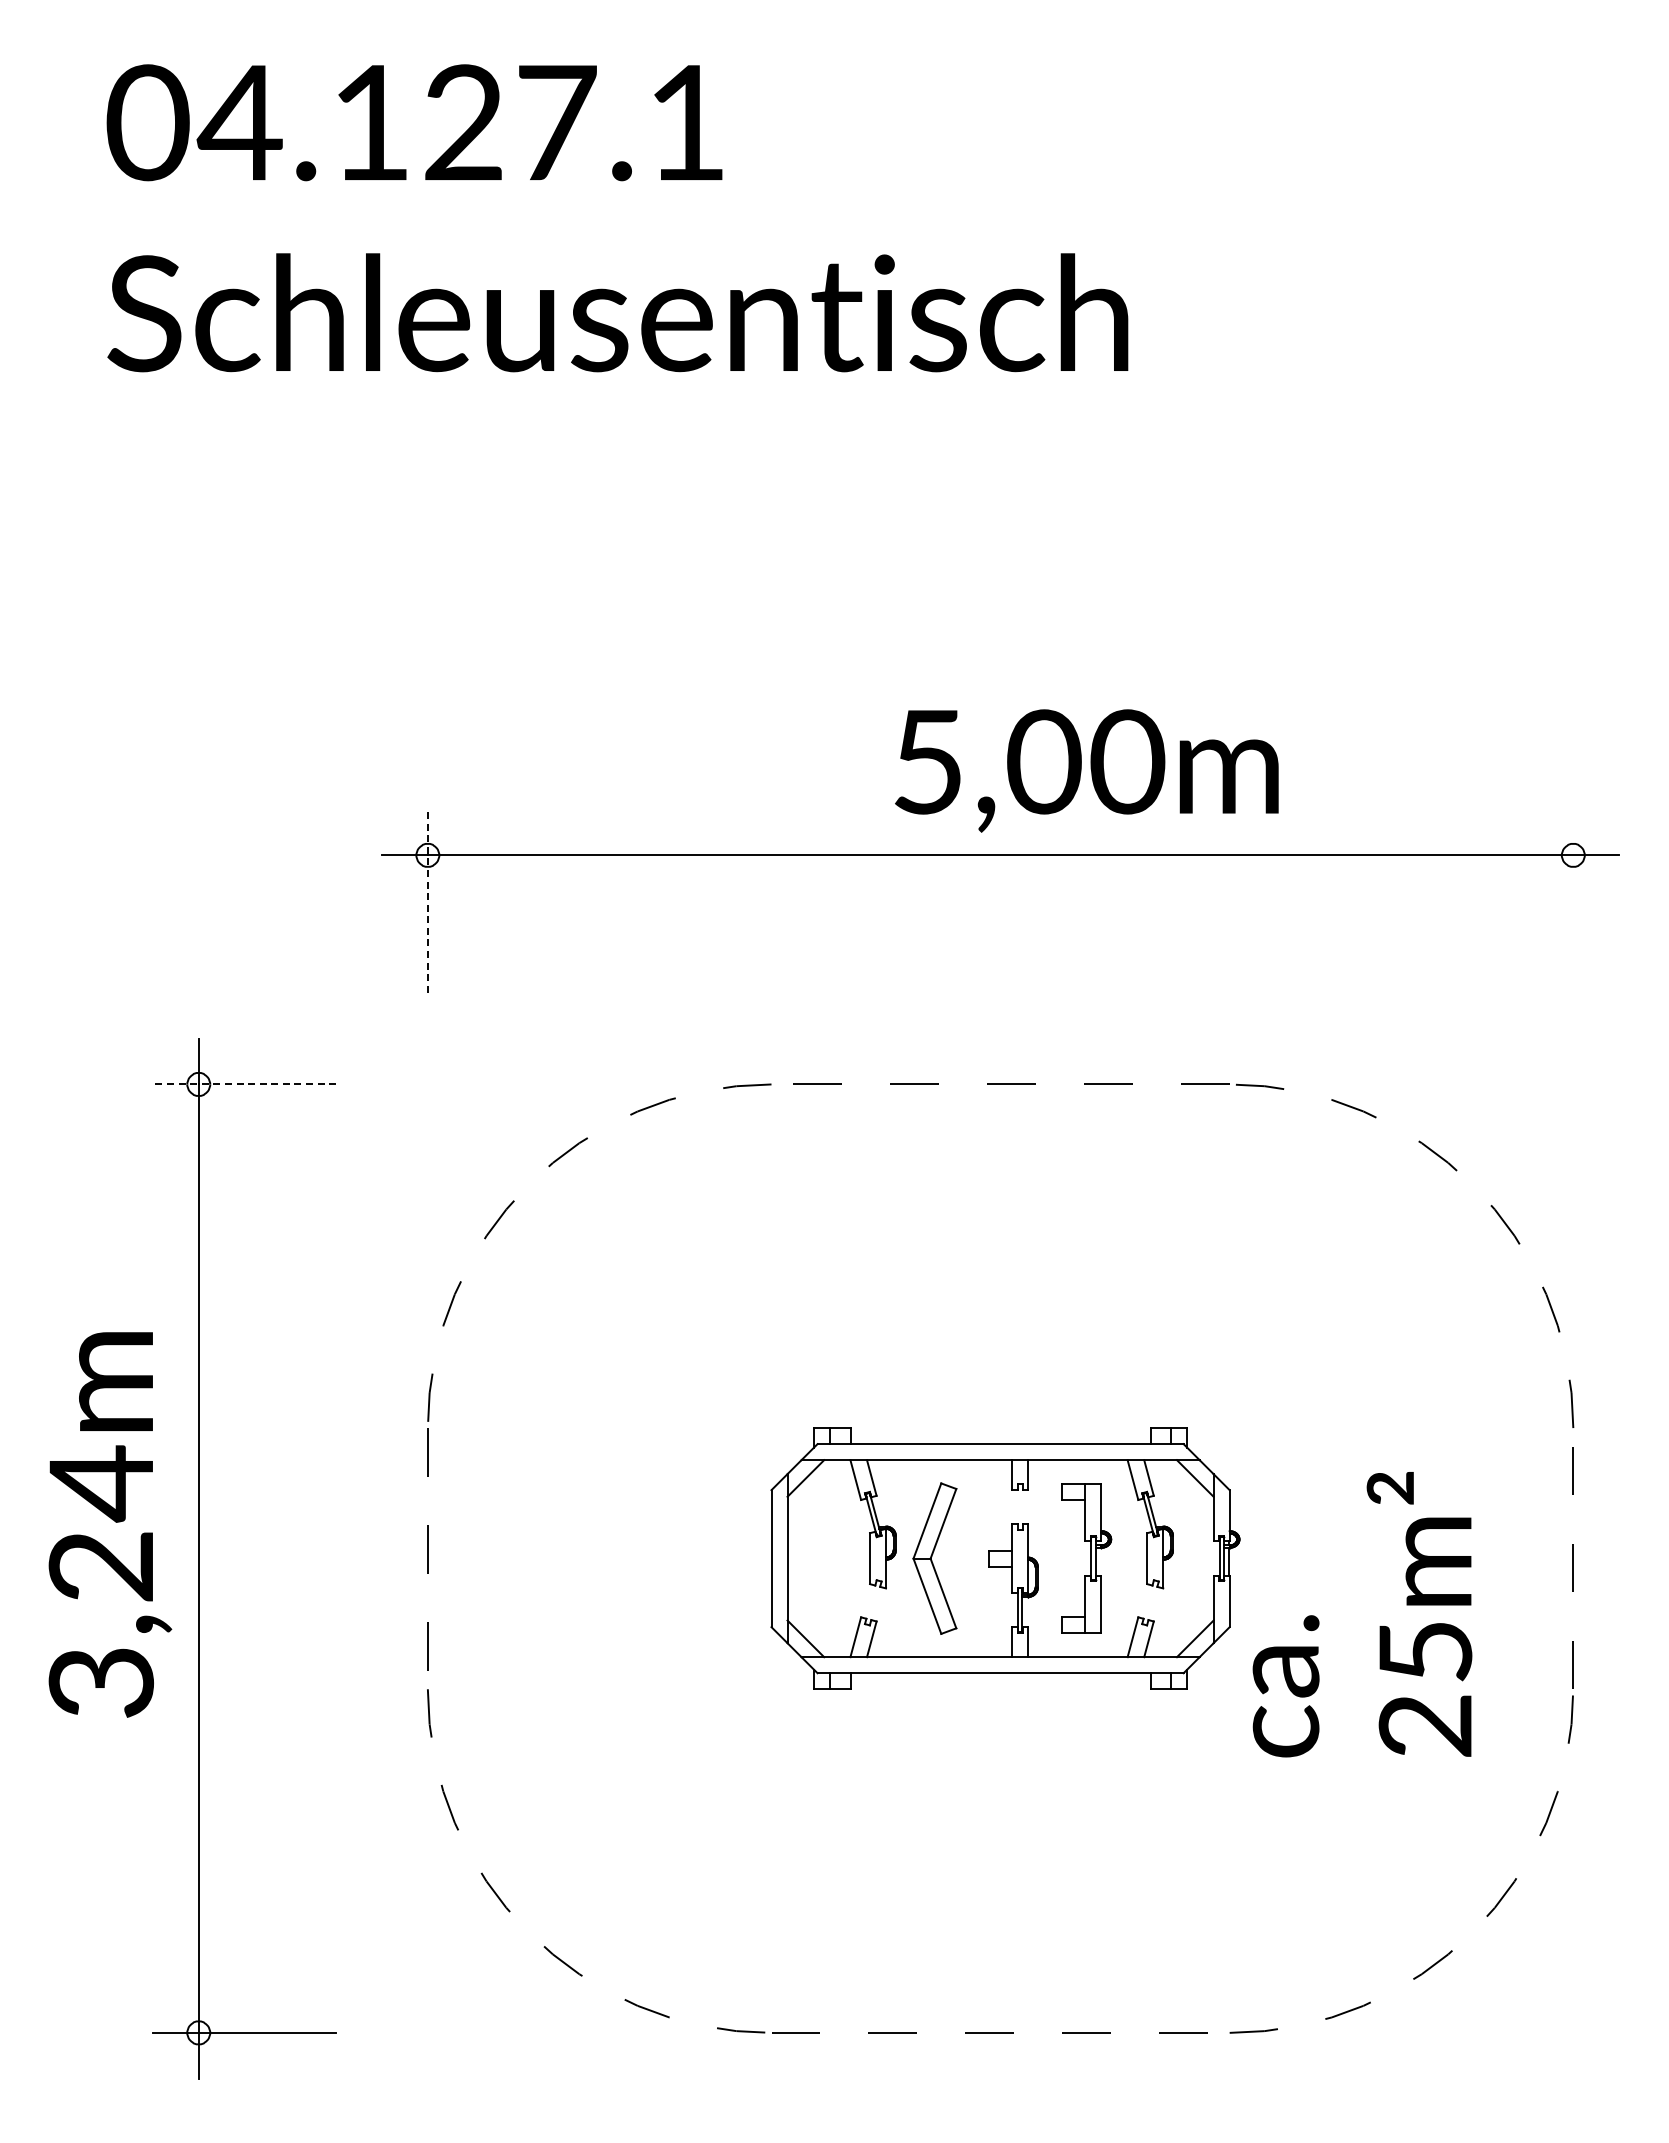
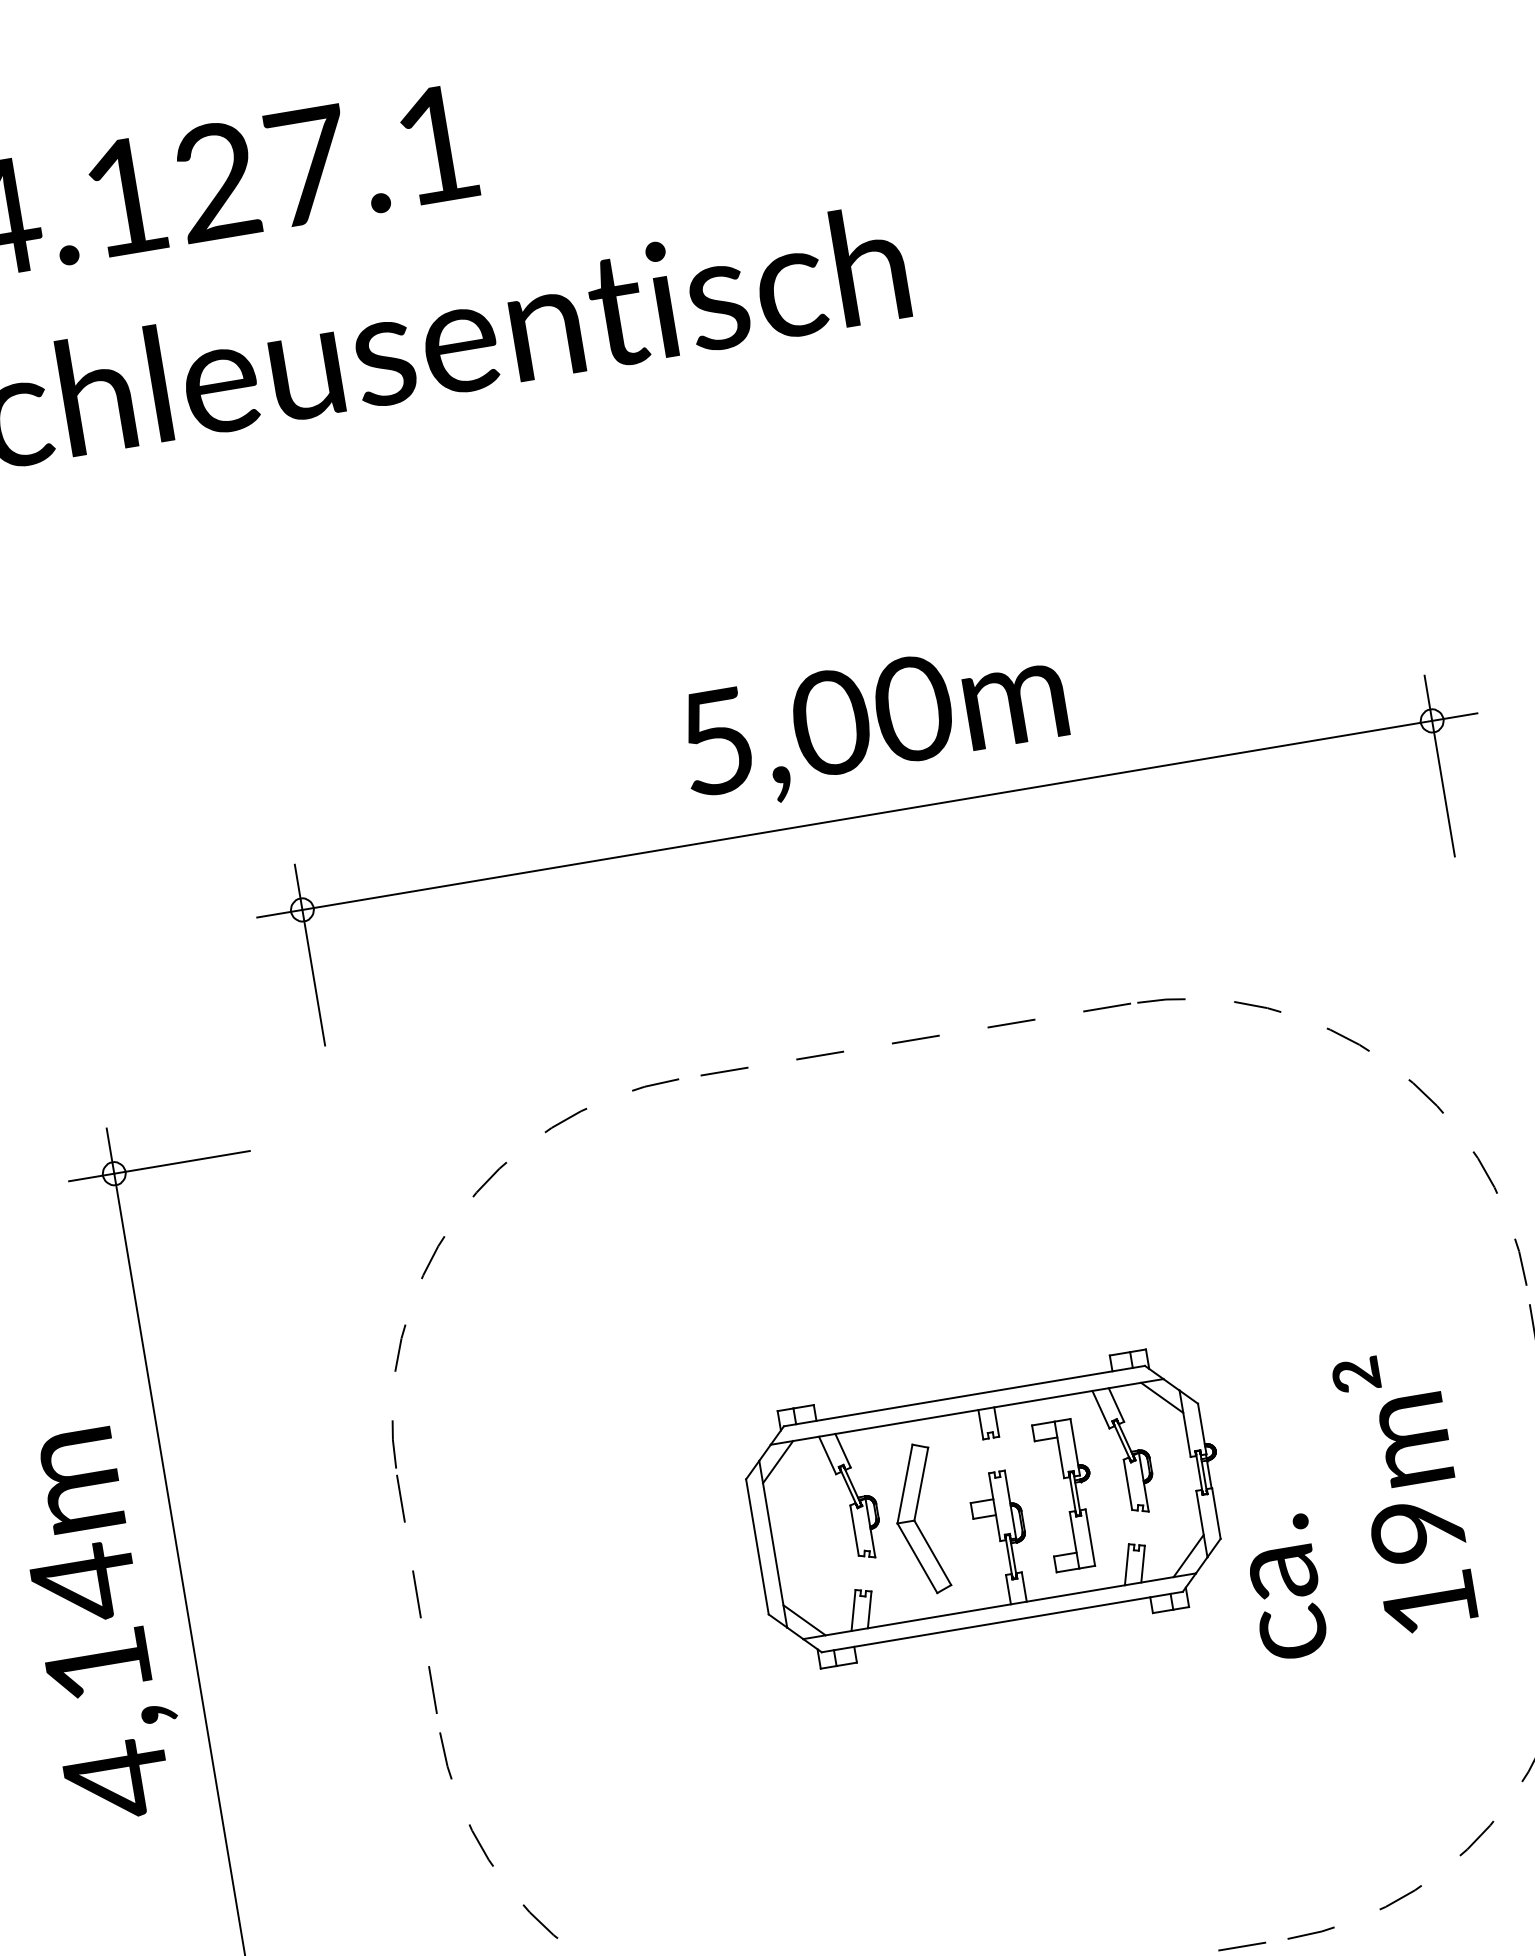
text: (1086, 770) -> (874, 724), moved
line: (1573, 900) -> (1439, 765), added
line: (427, 901) -> (309, 955), dashed -> solid
line: (244, 1084) -> (159, 1166), dashed -> solid
text: (100, 1627) -> (107, 1725), 3,24m -> 4,14m
text: (1425, 1689) -> (1424, 1567), 25m² -> 19m²

